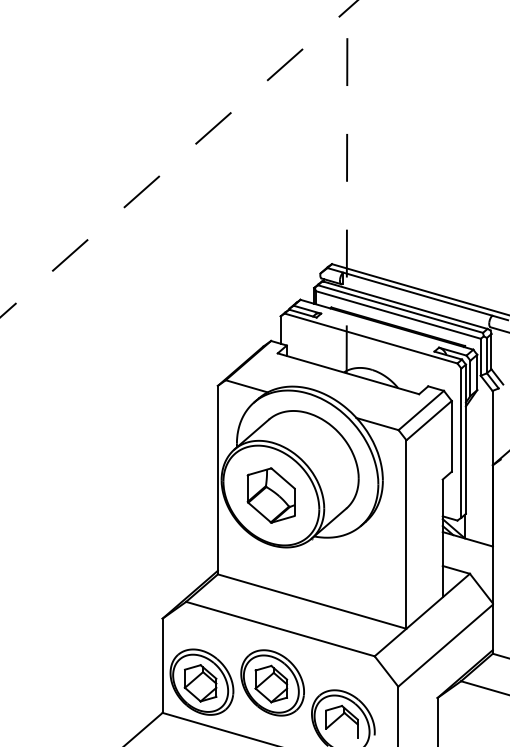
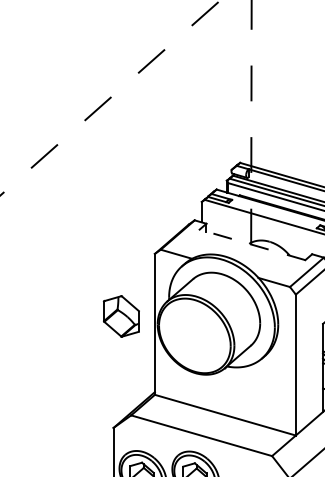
line: (348, 373) -> (252, 244), solid -> dashed
part: (270, 495) -> (120, 316), moved

